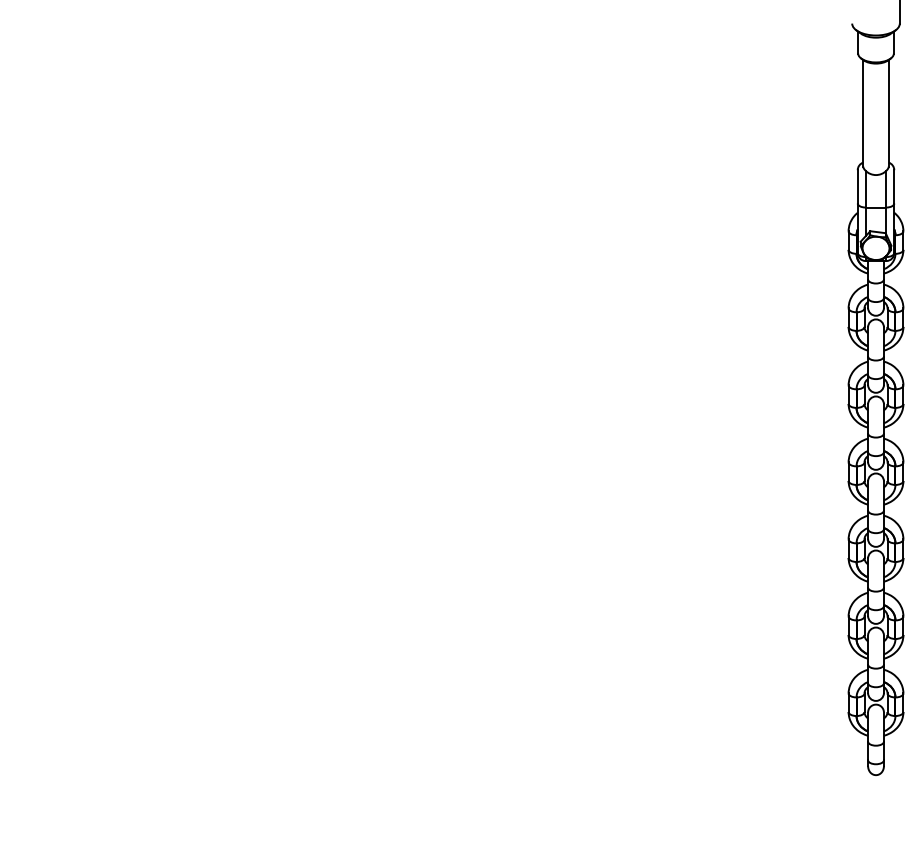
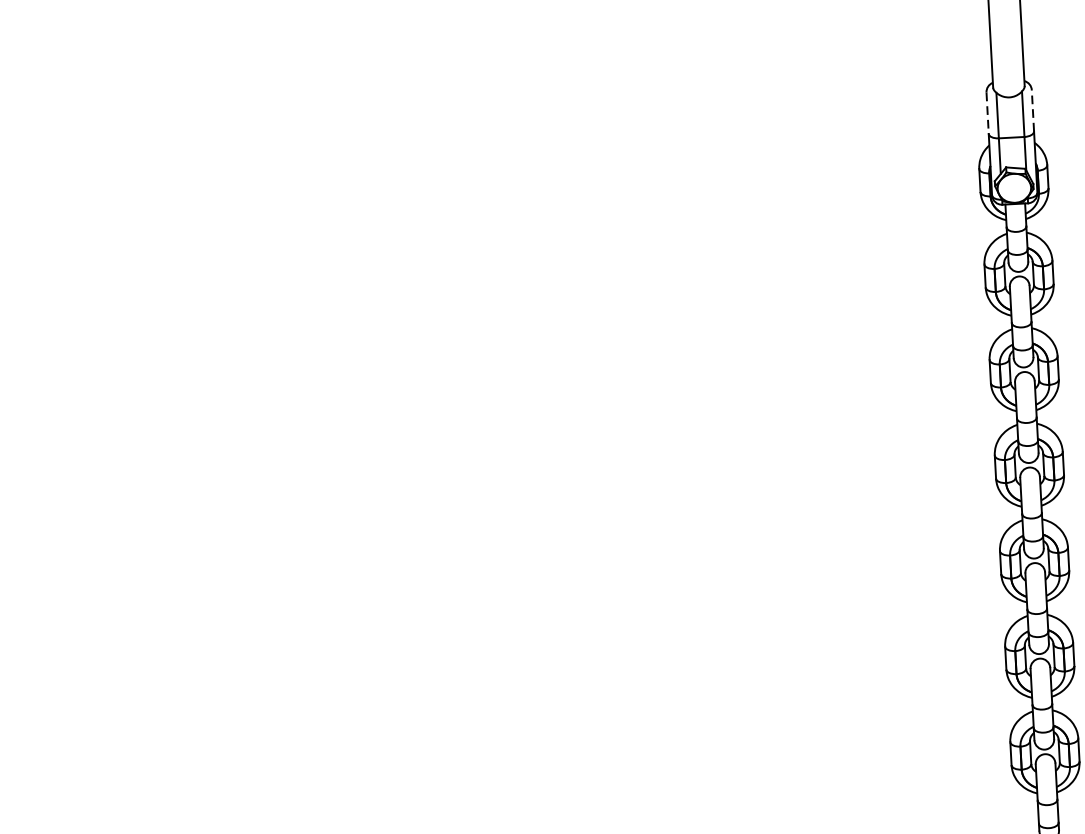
line: (857, 186) -> (987, 112), solid -> dashed
line: (894, 186) -> (1033, 110), solid -> dashed

